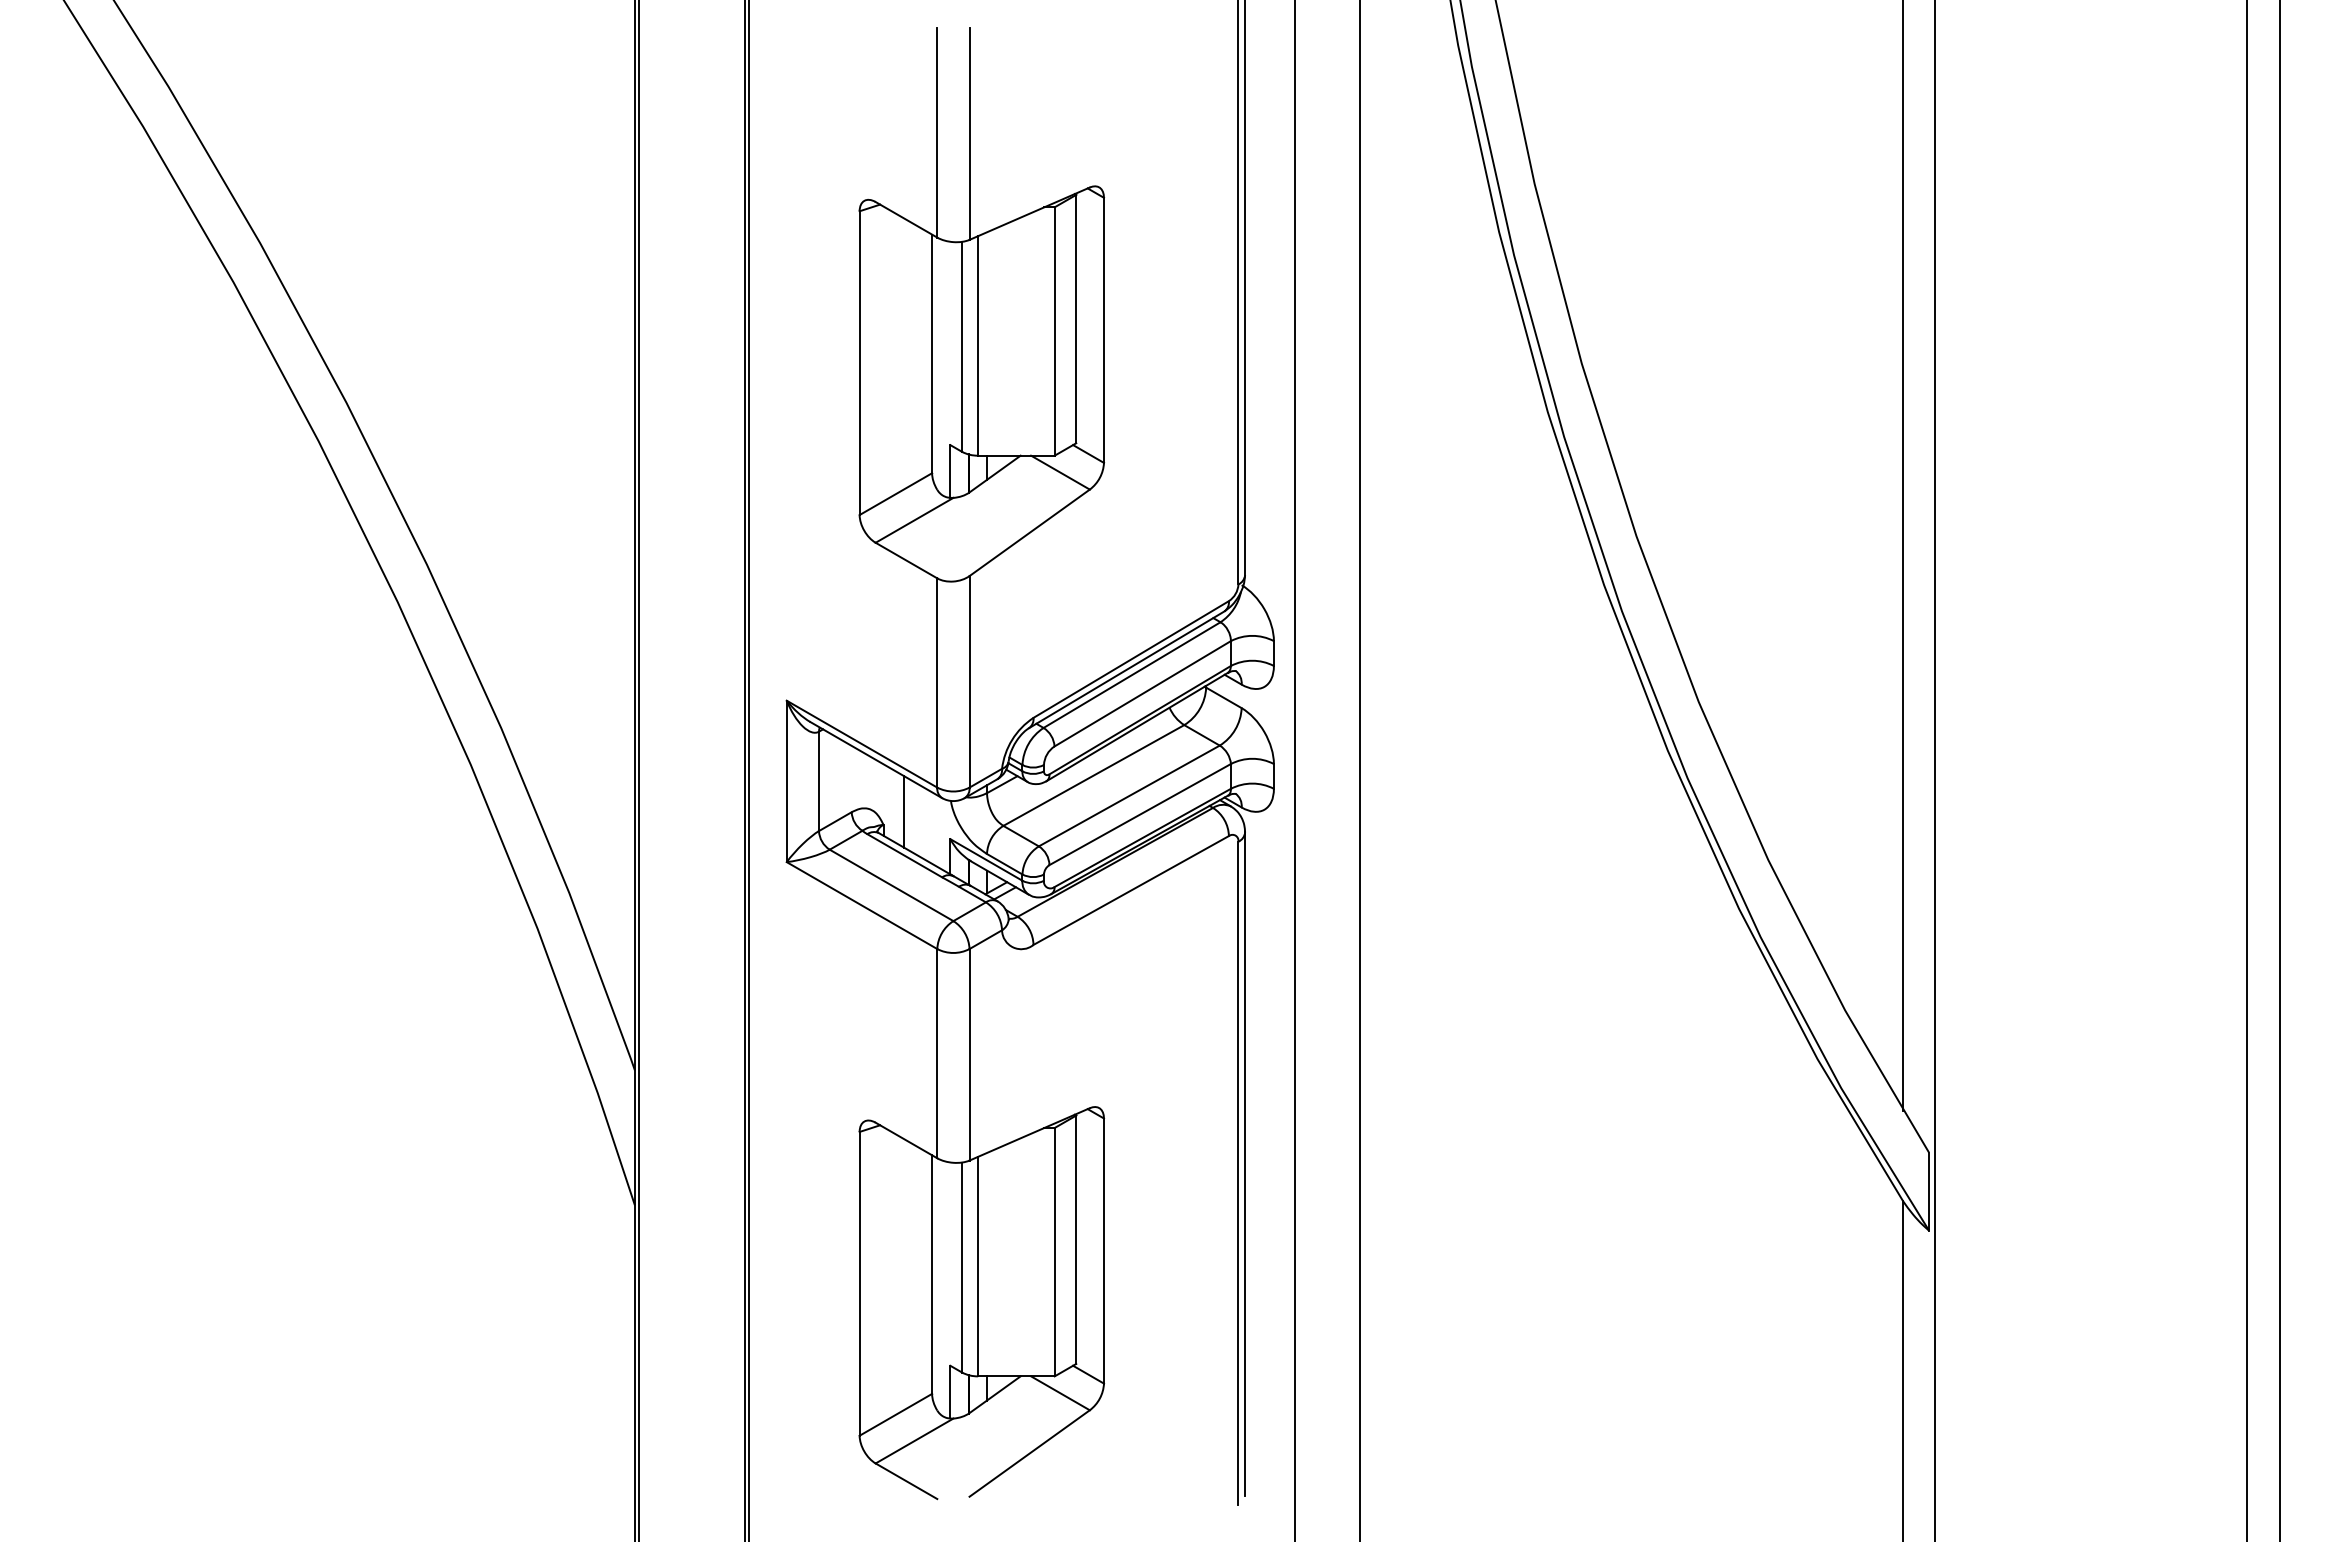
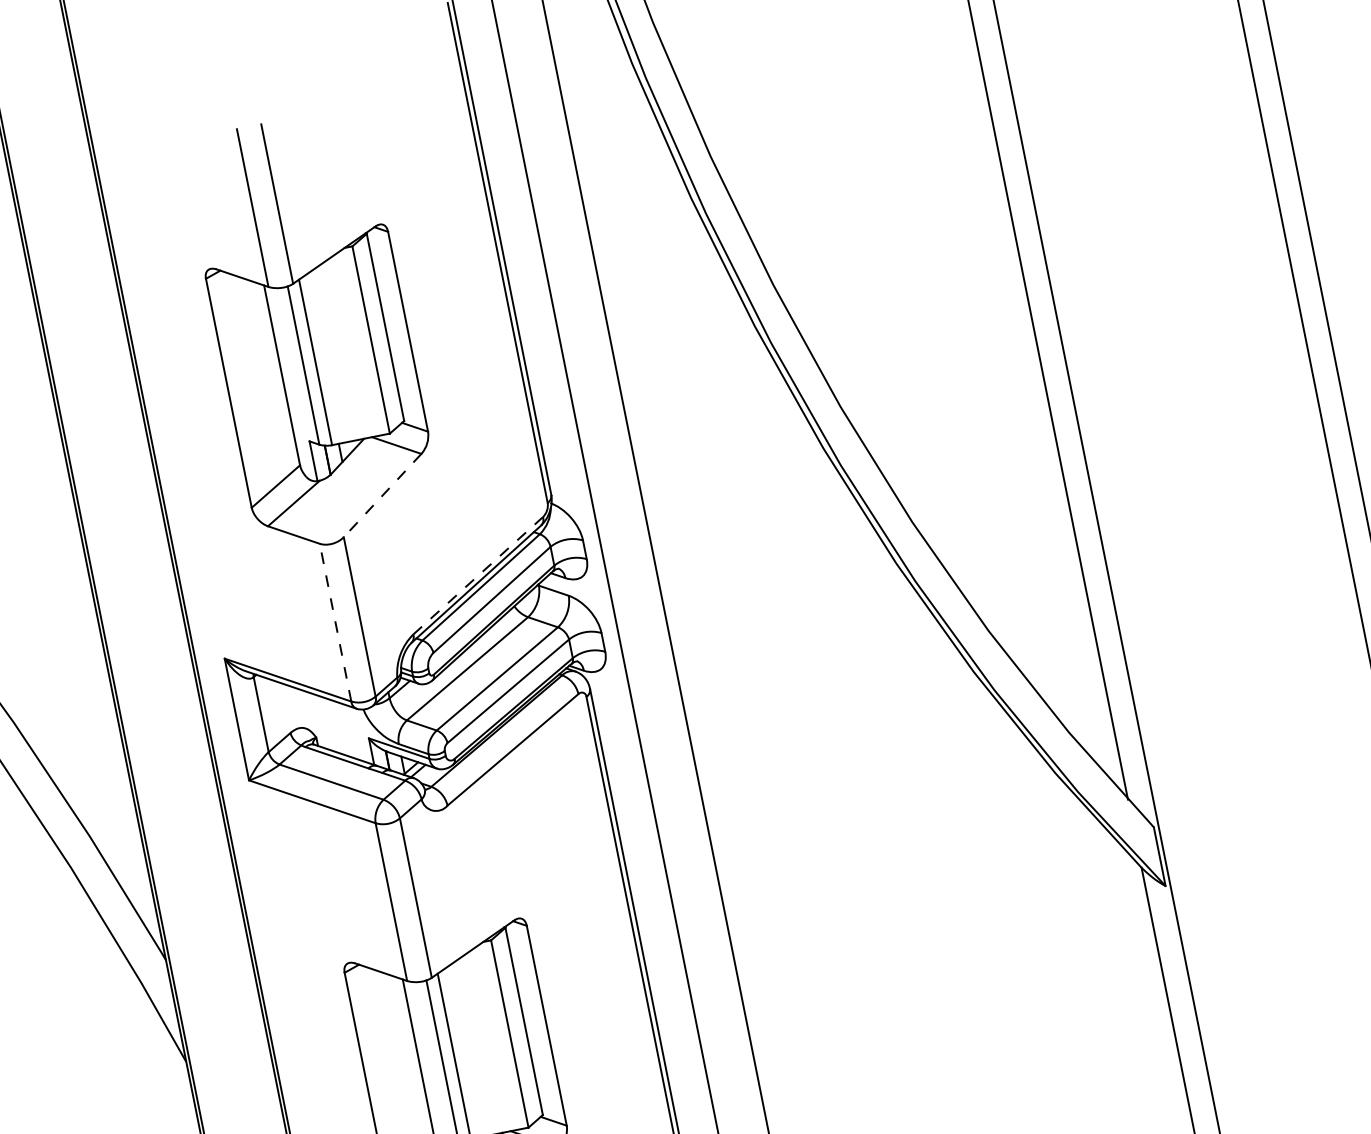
line: (1029, 533) -> (382, 496), solid -> dashed
line: (1131, 659) -> (478, 575), solid -> dashed
line: (937, 682) -> (335, 622), solid -> dashed
line: (904, 811) -> (330, 724), removed

